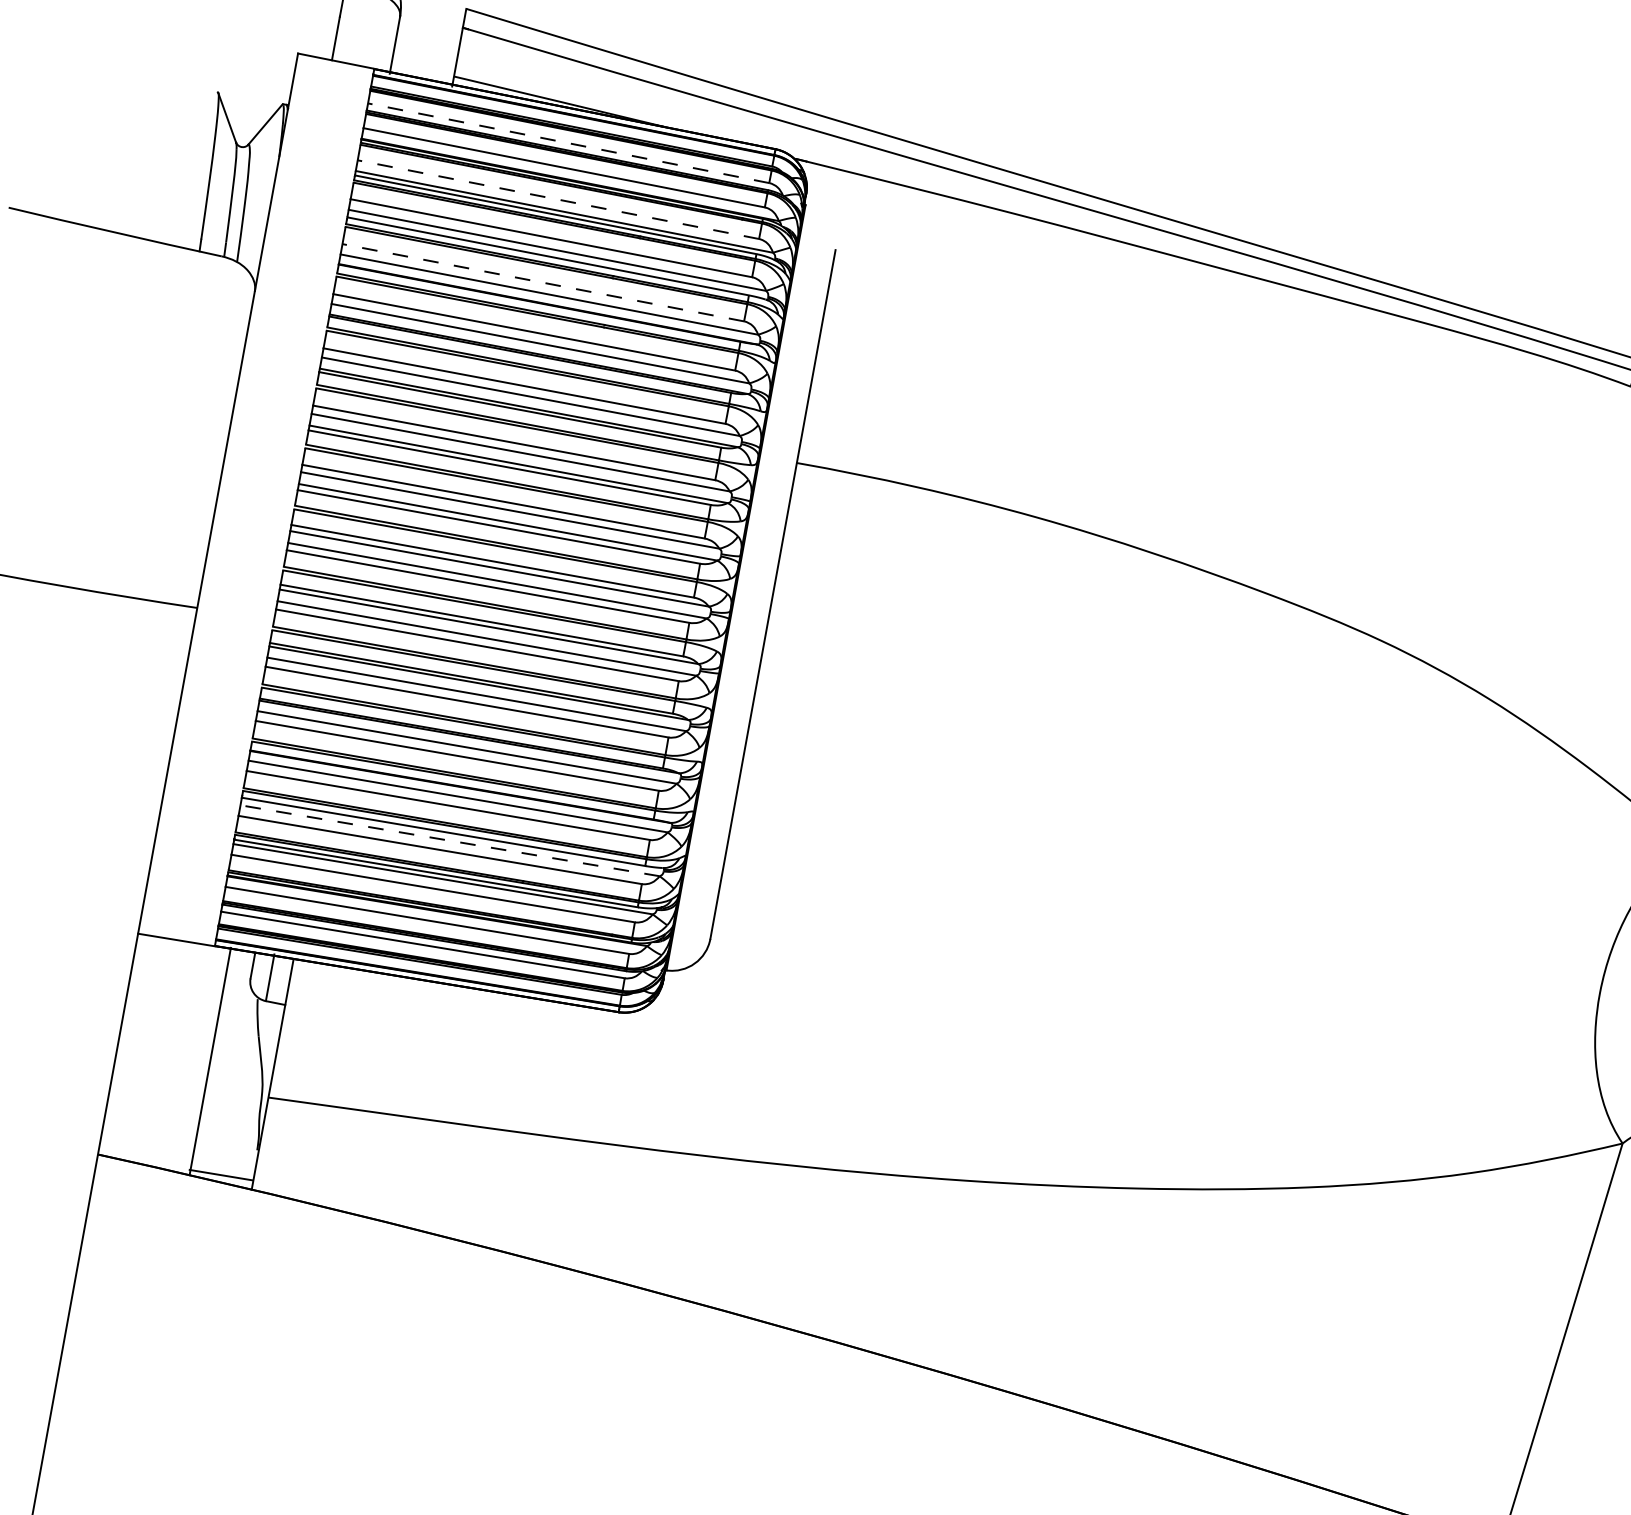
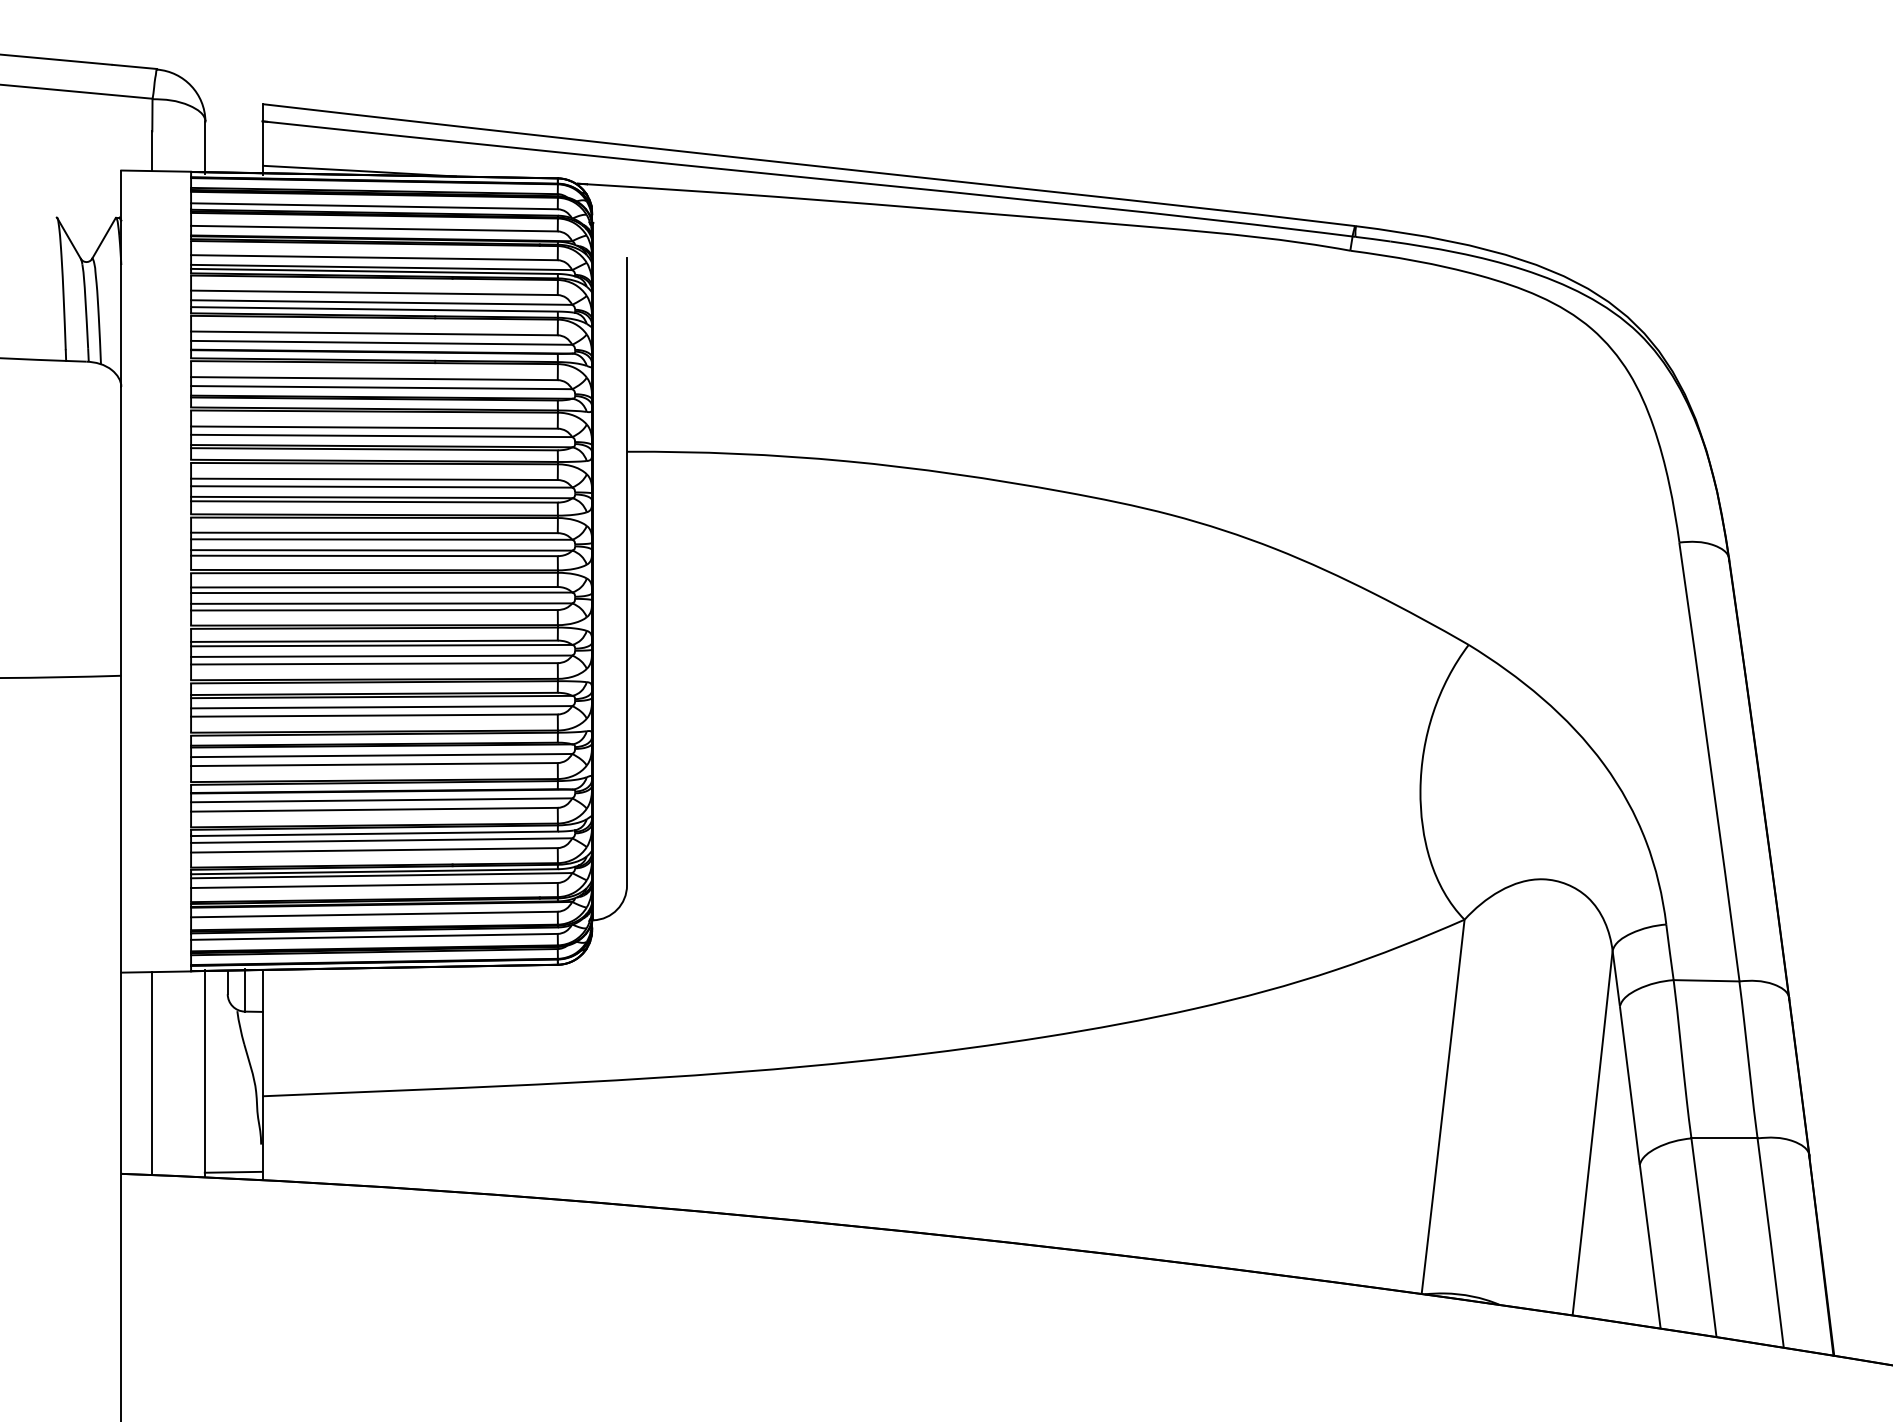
line: (567, 143) -> (373, 206), dashed -> solid
line: (557, 199) -> (373, 257), dashed -> solid
line: (542, 282) -> (373, 333), dashed -> solid
line: (449, 840) -> (381, 840), dashed -> solid
line: (152, 1050) -> (152, 1073), added

